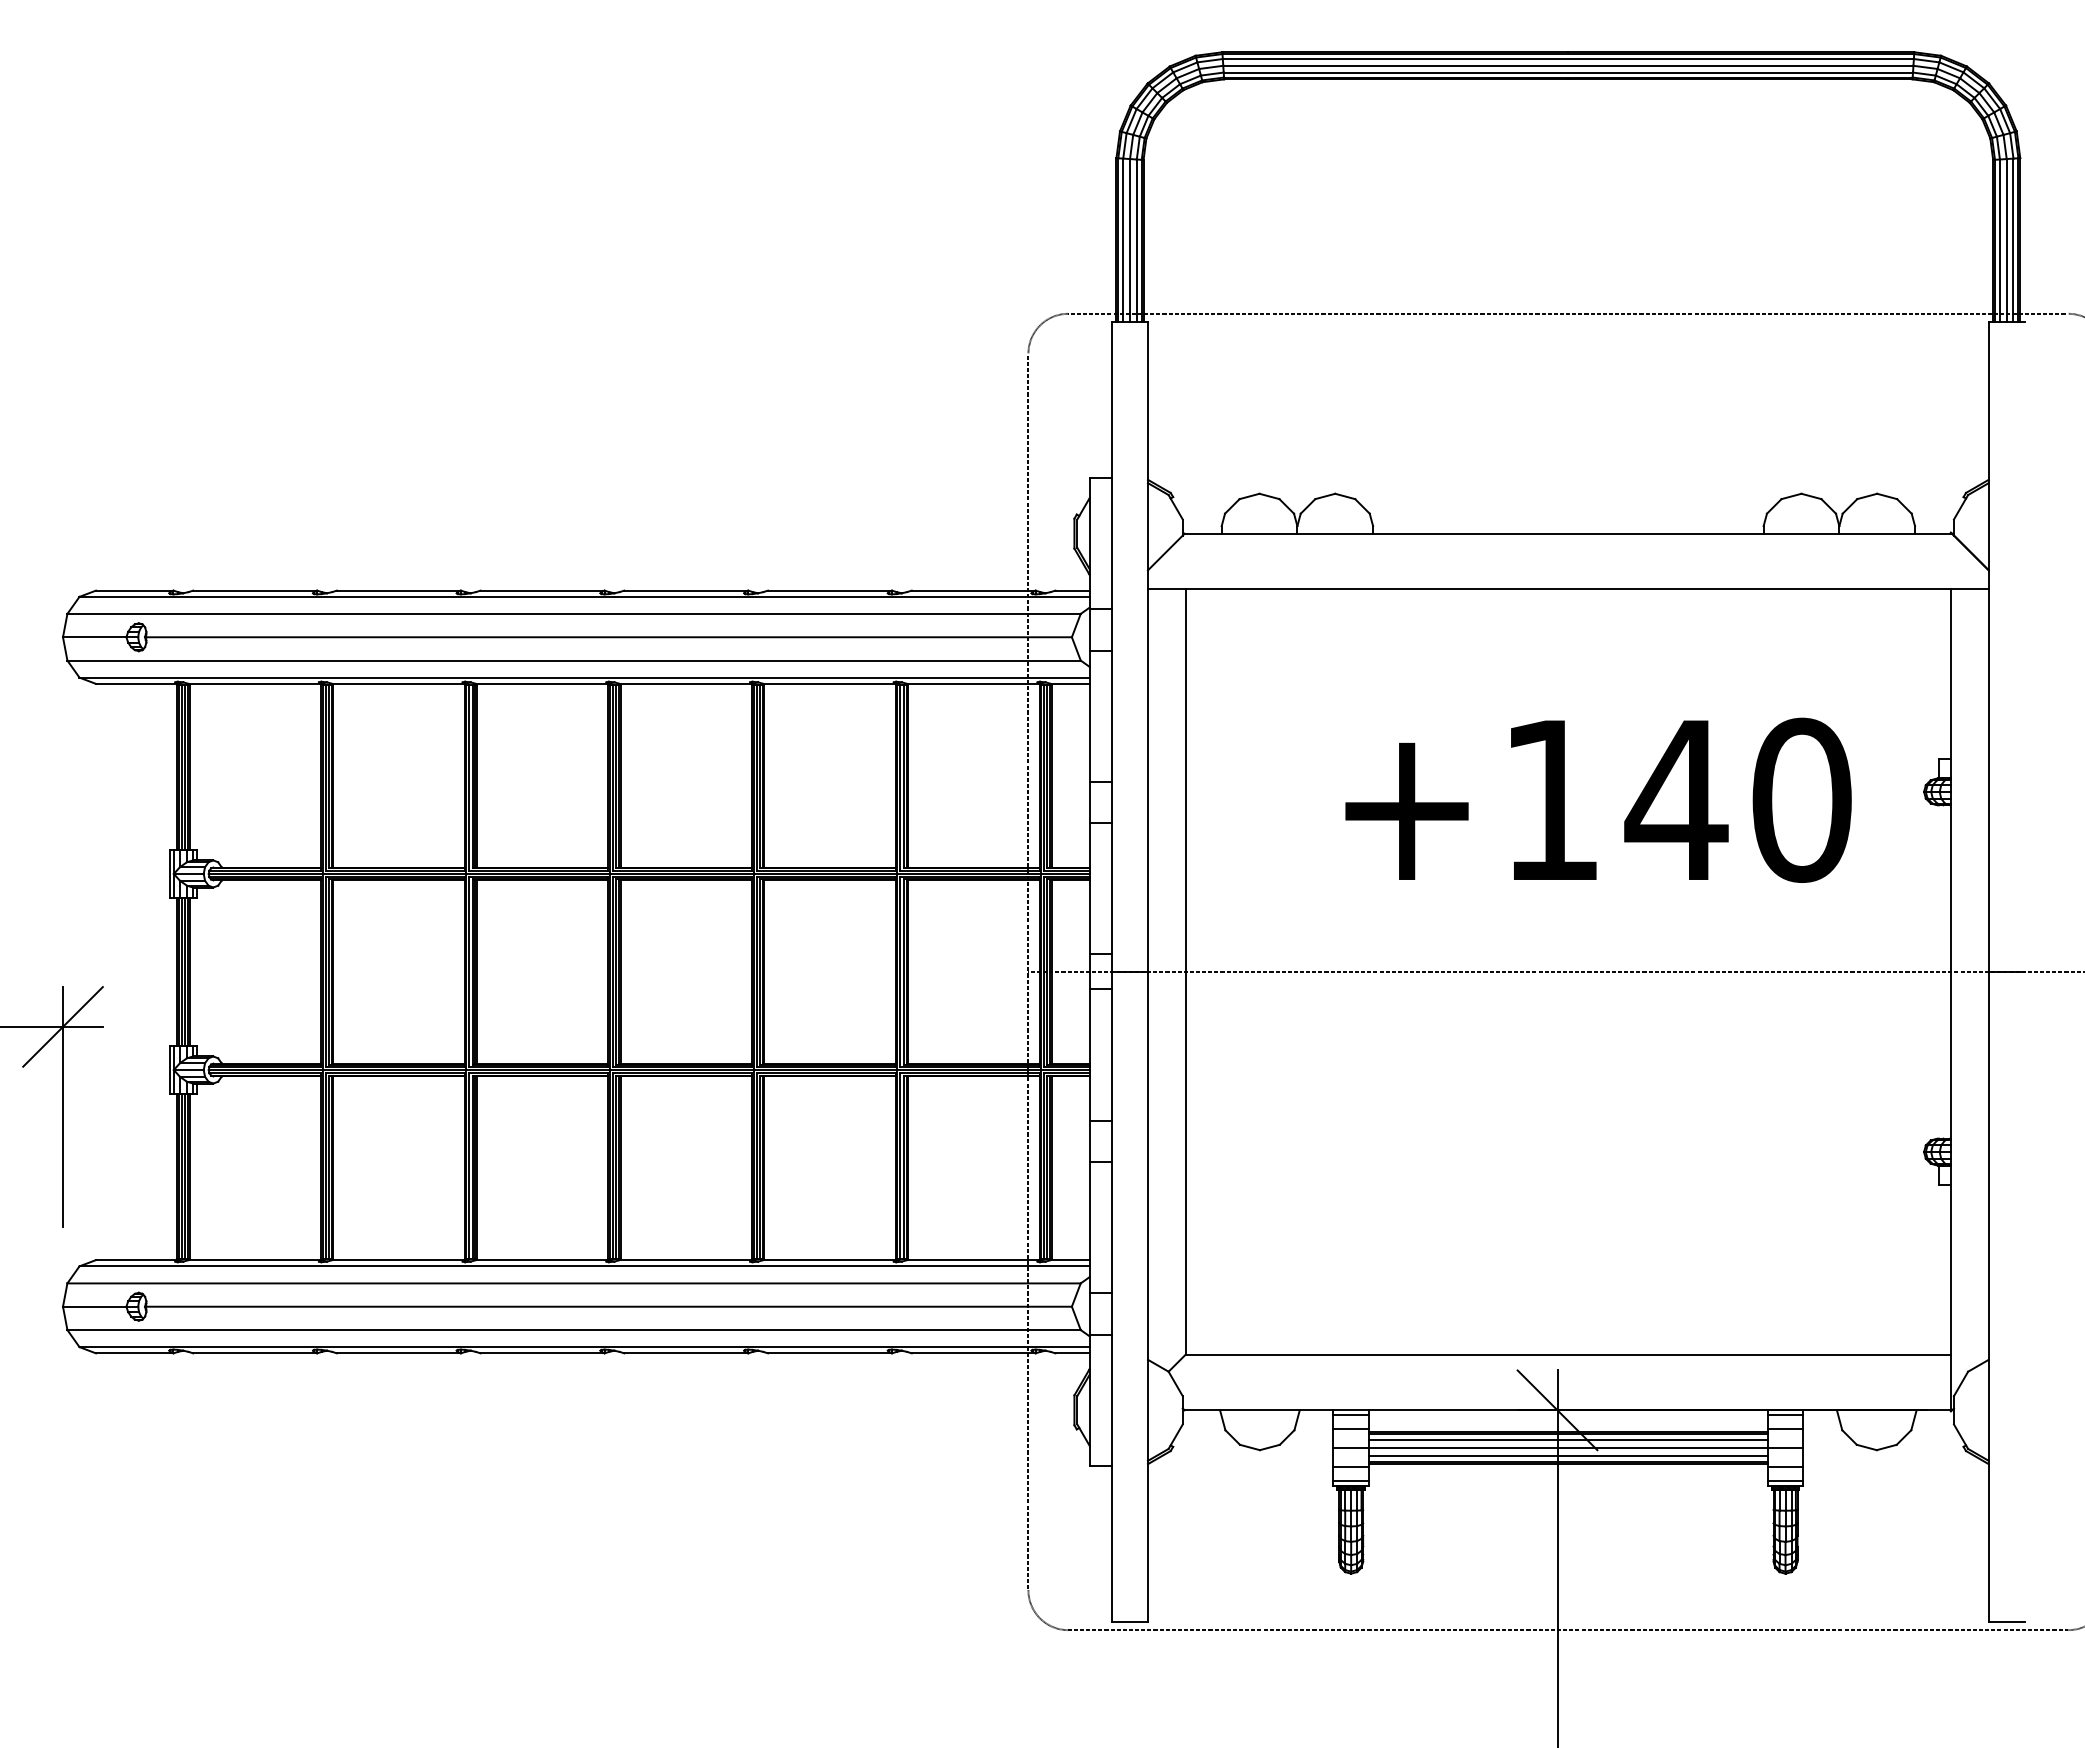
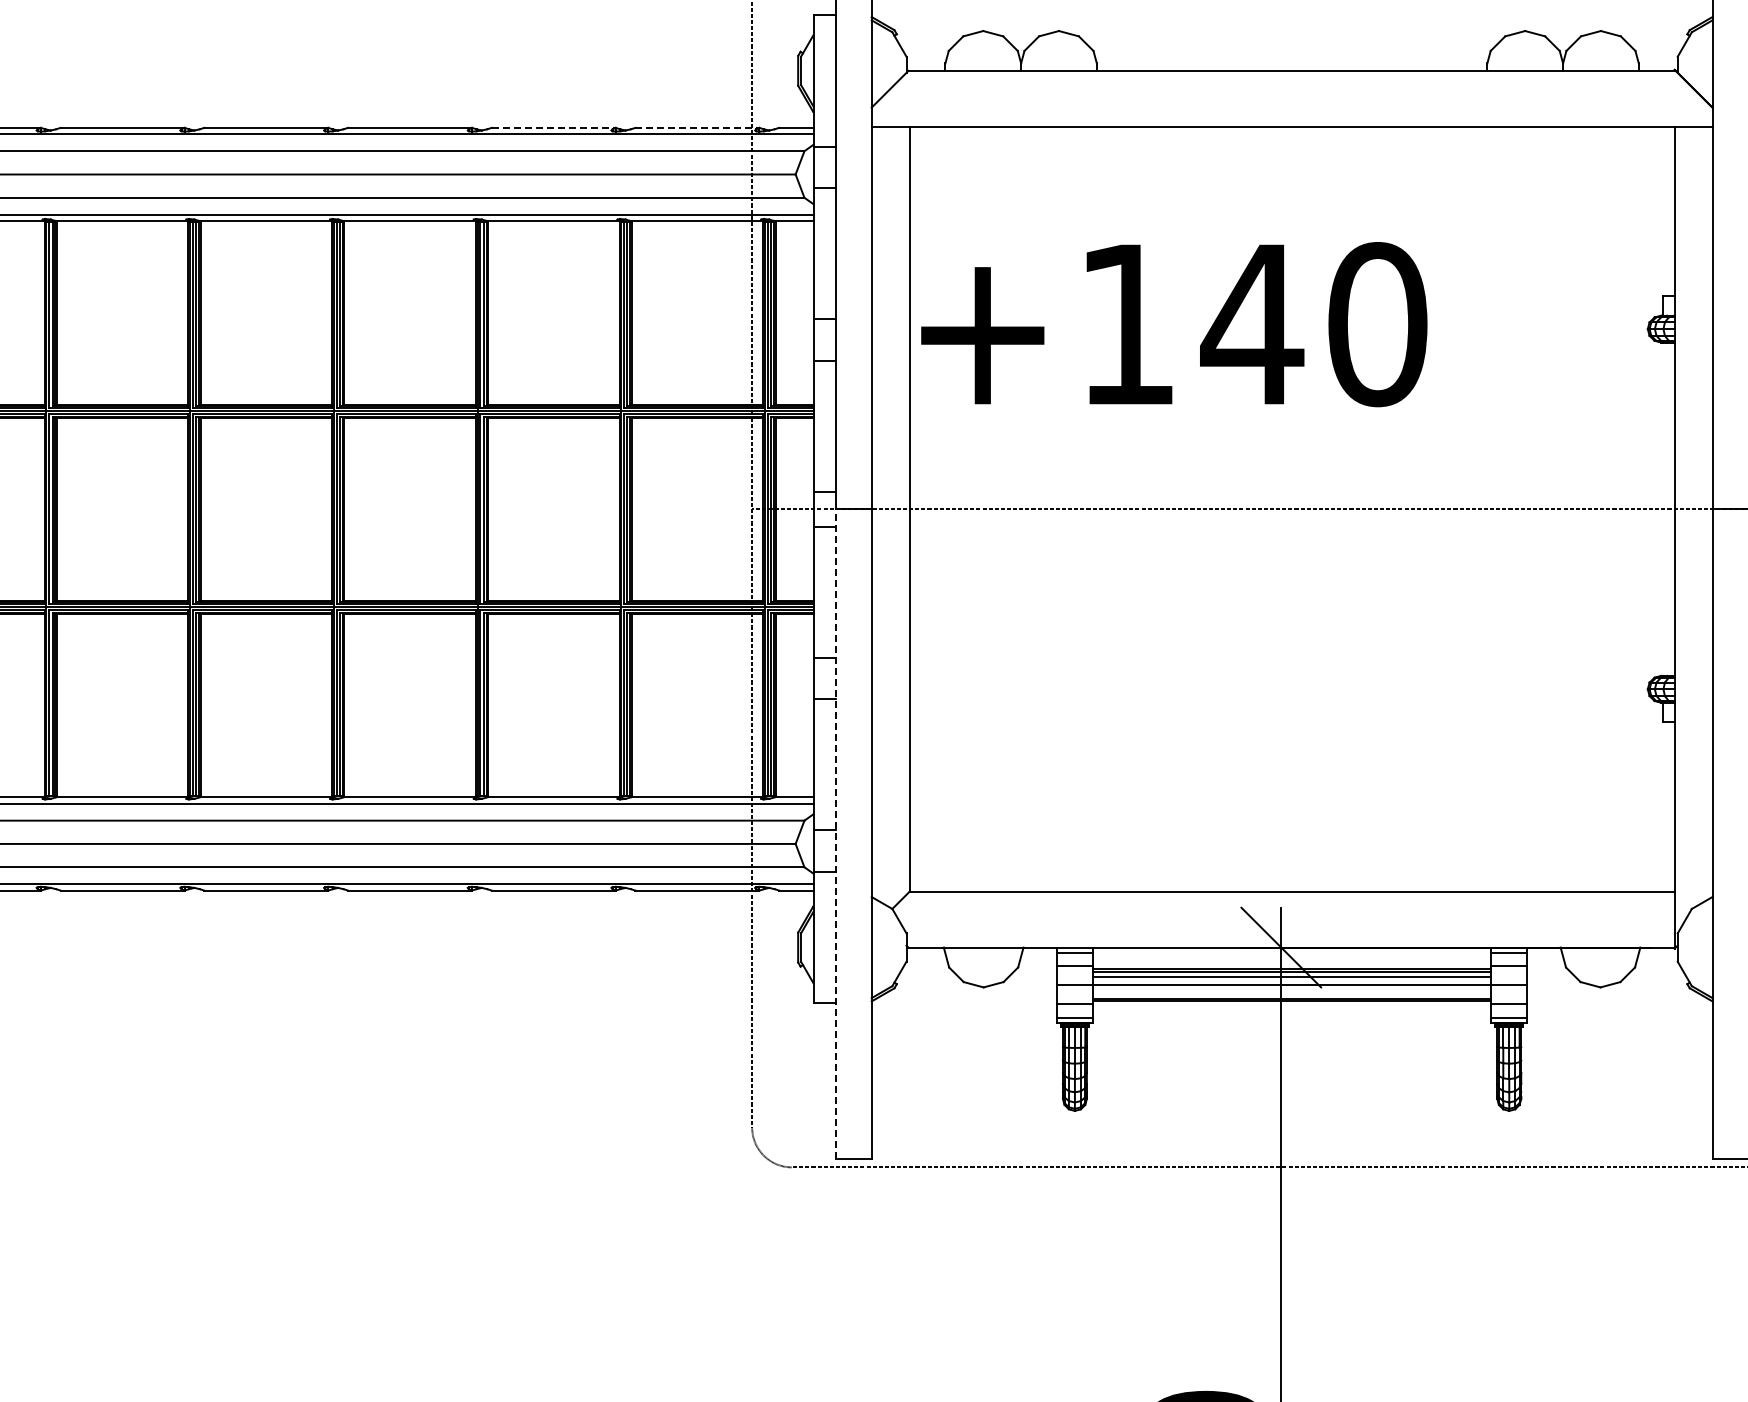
line: (830, 590) -> (554, 127), solid -> dashed
line: (973, 590) -> (697, 127), solid -> dashed
text: (1598, 799) -> (1174, 323), moved
line: (1112, 1296) -> (836, 833), solid -> dashed
line: (1568, 1456) -> (1292, 993), removed

